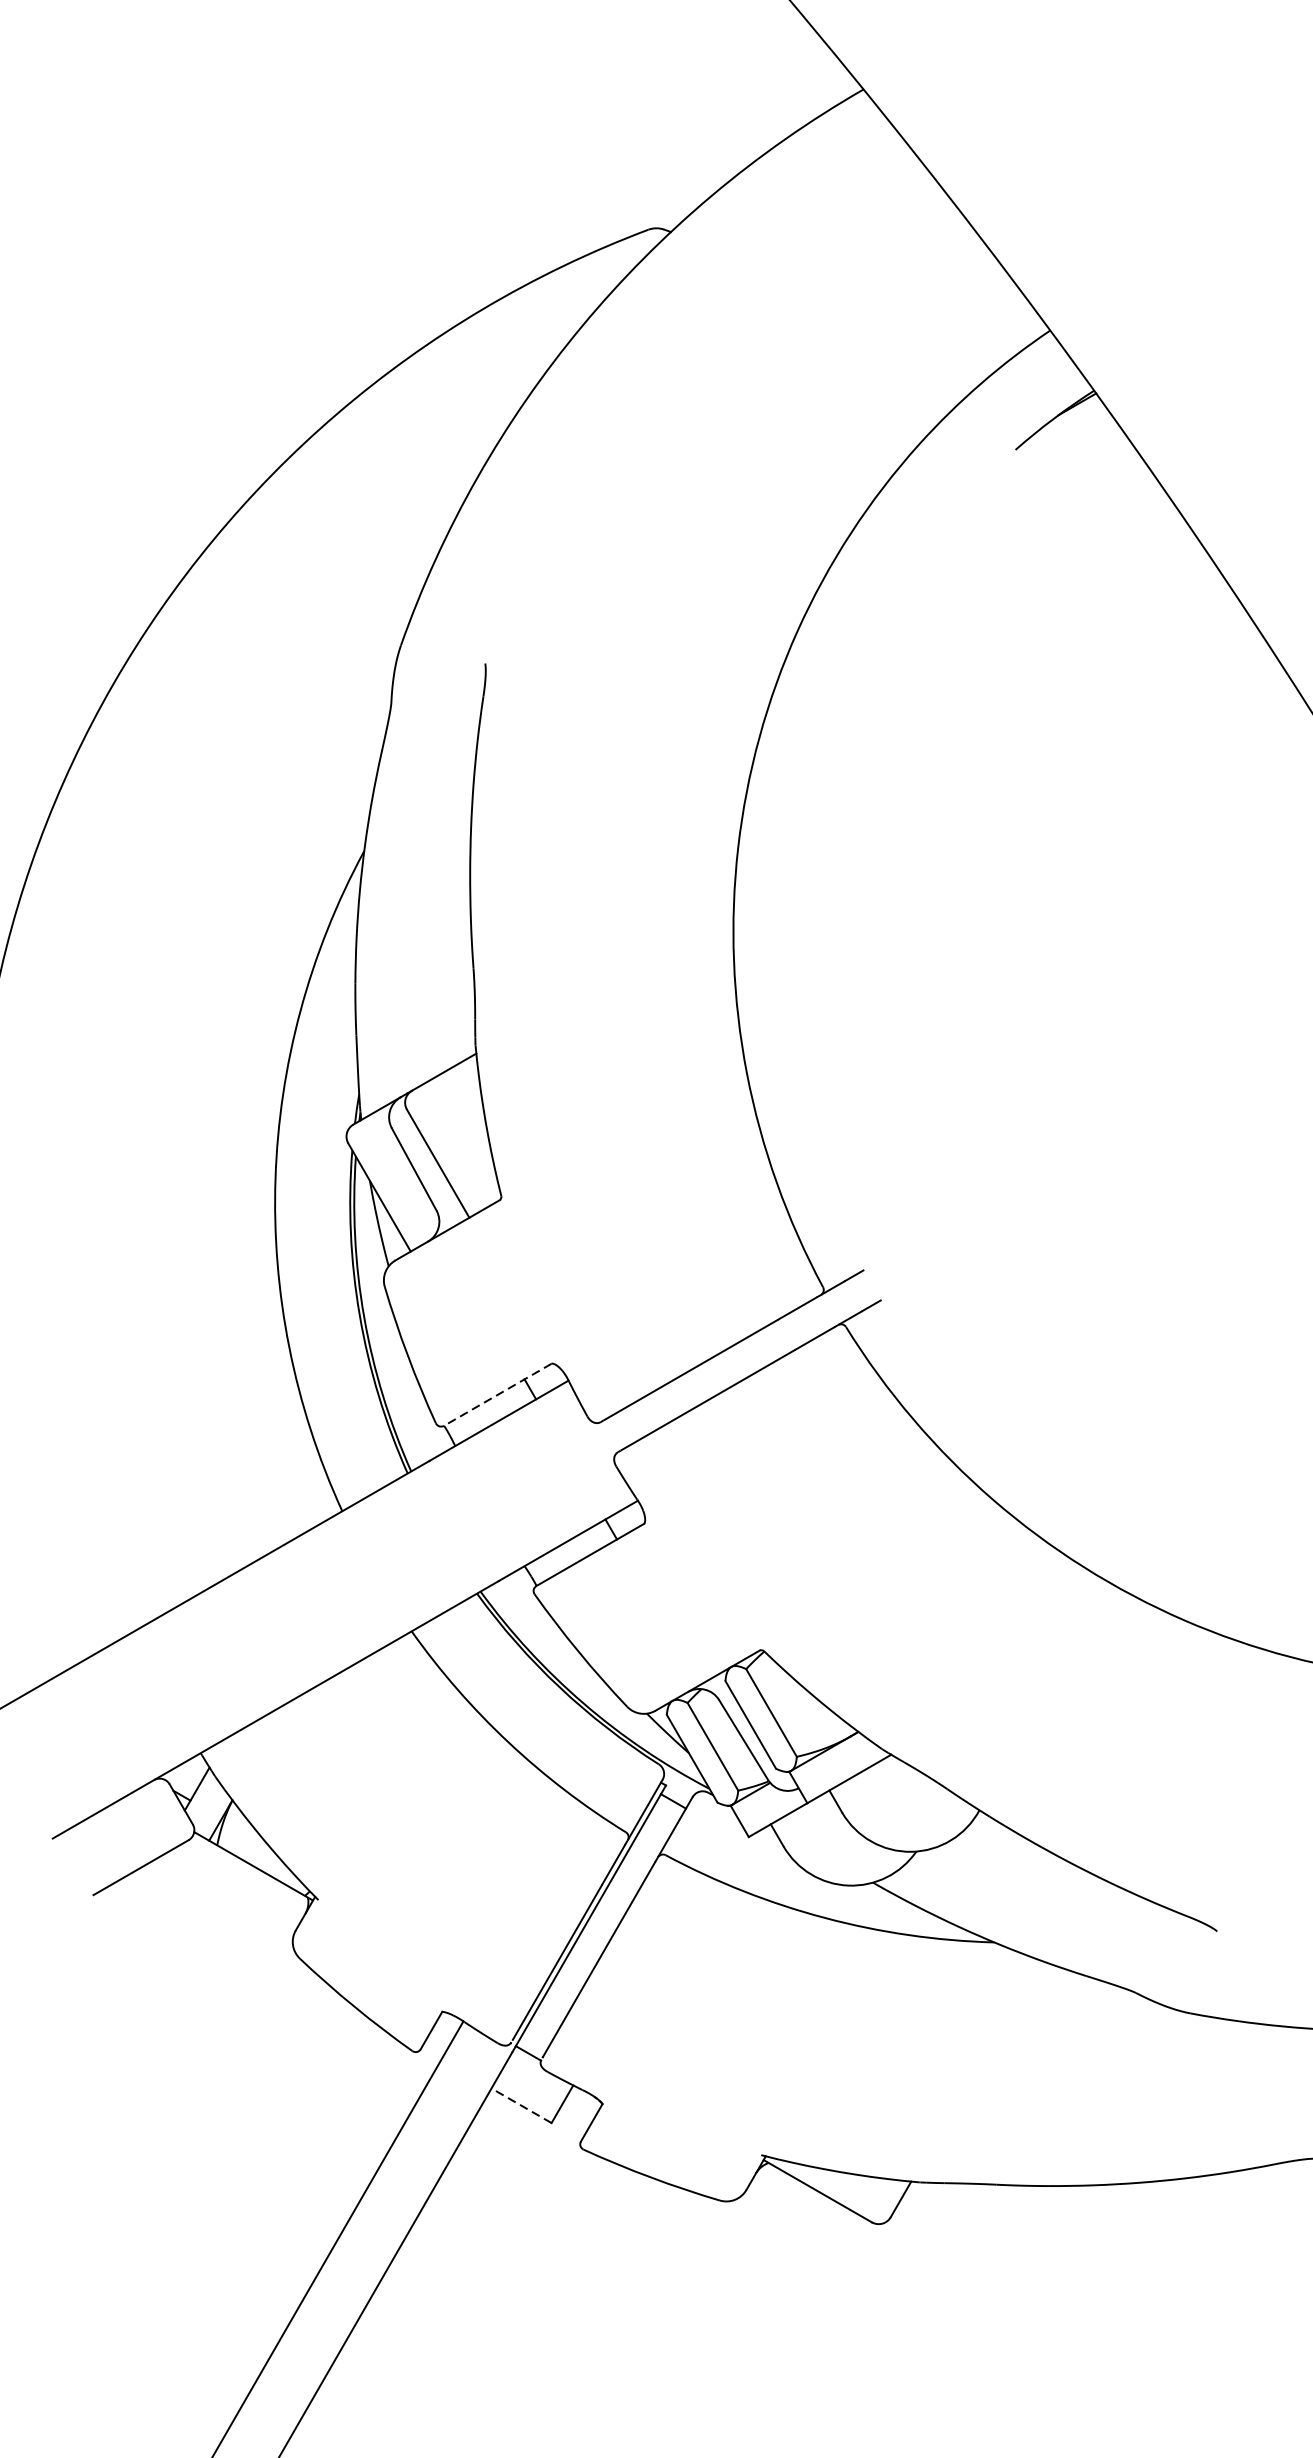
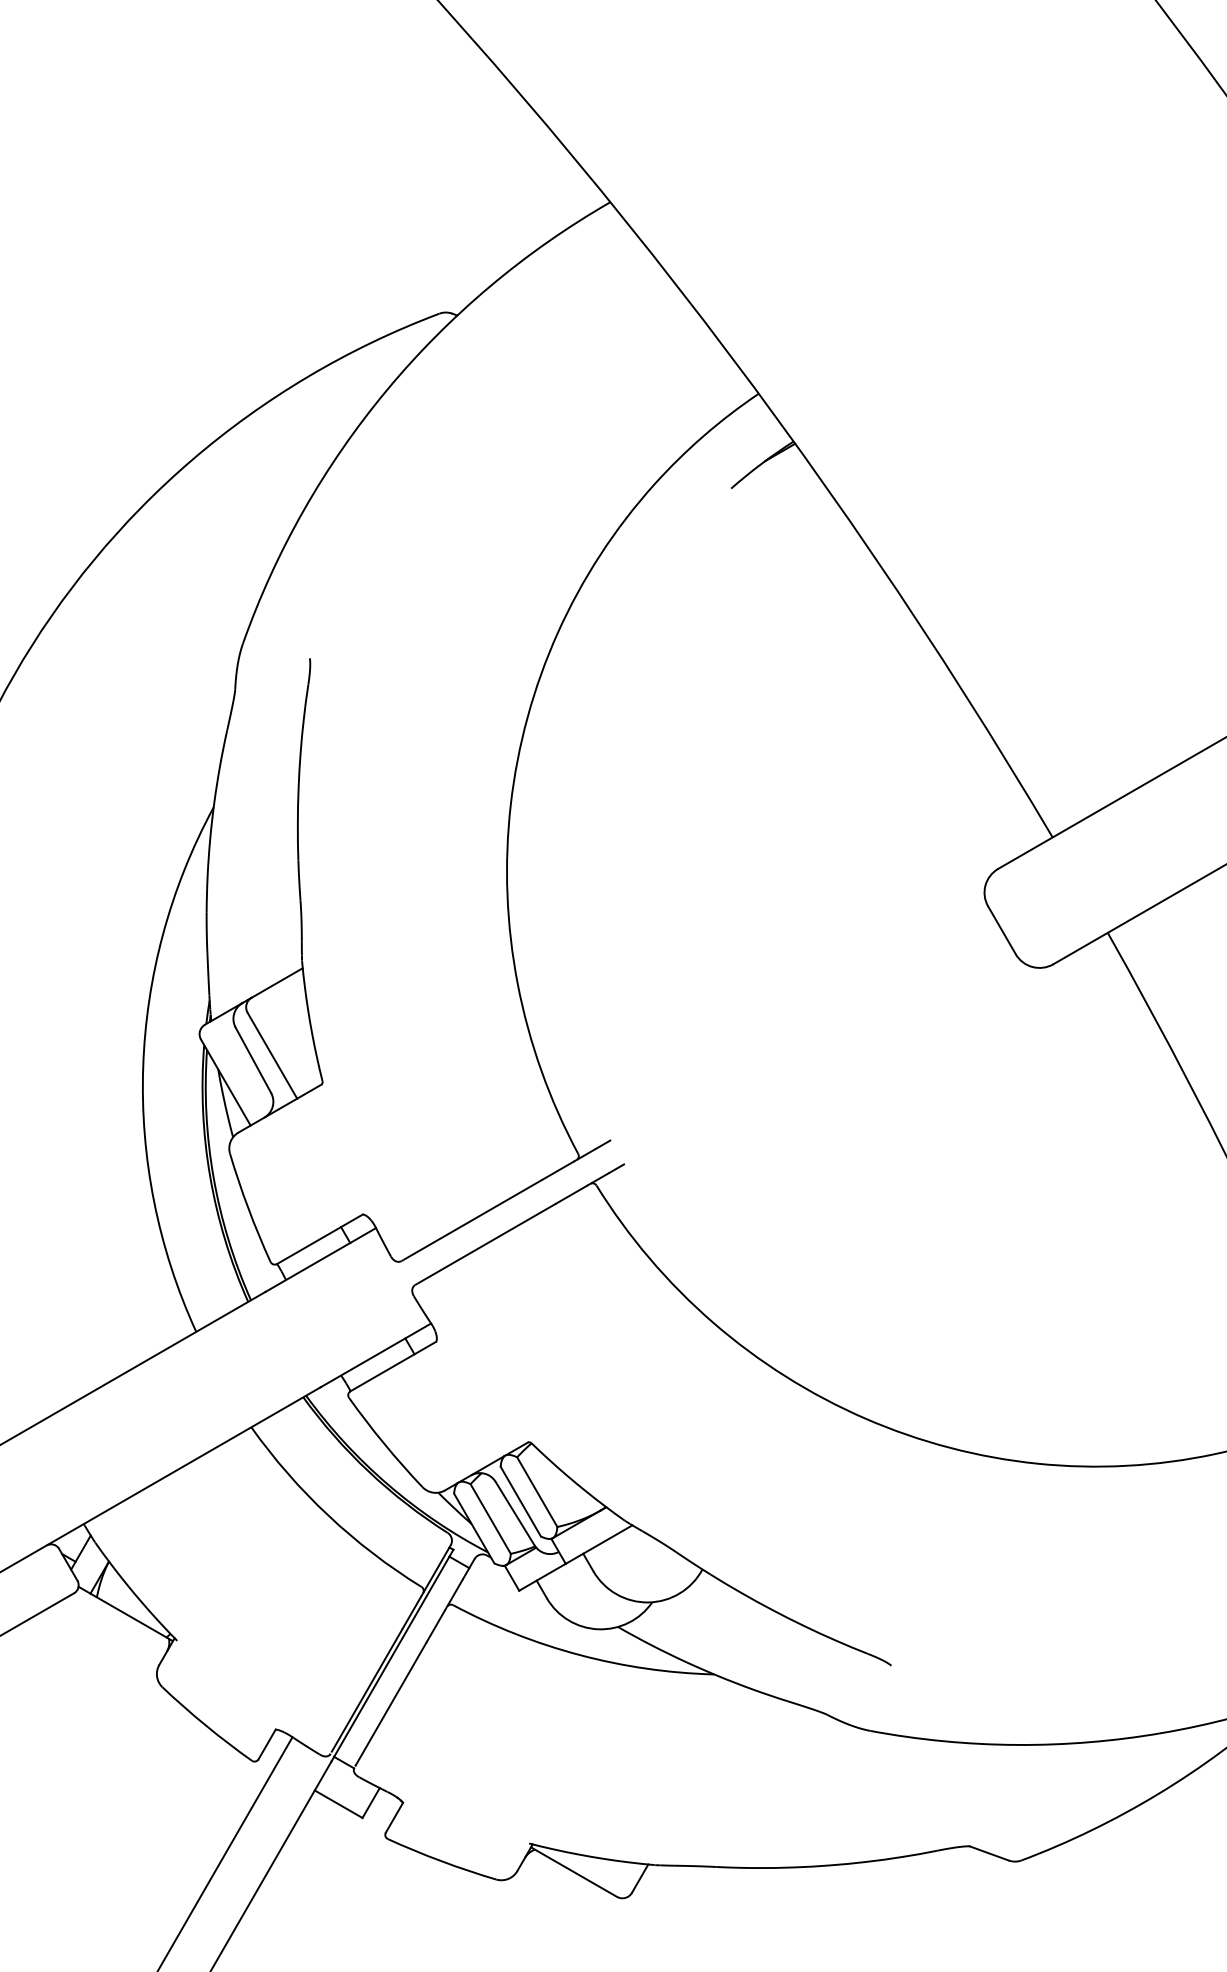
line: (497, 1394) -> (319, 1239), dashed -> solid
line: (521, 2106) -> (338, 1804), dashed -> solid

